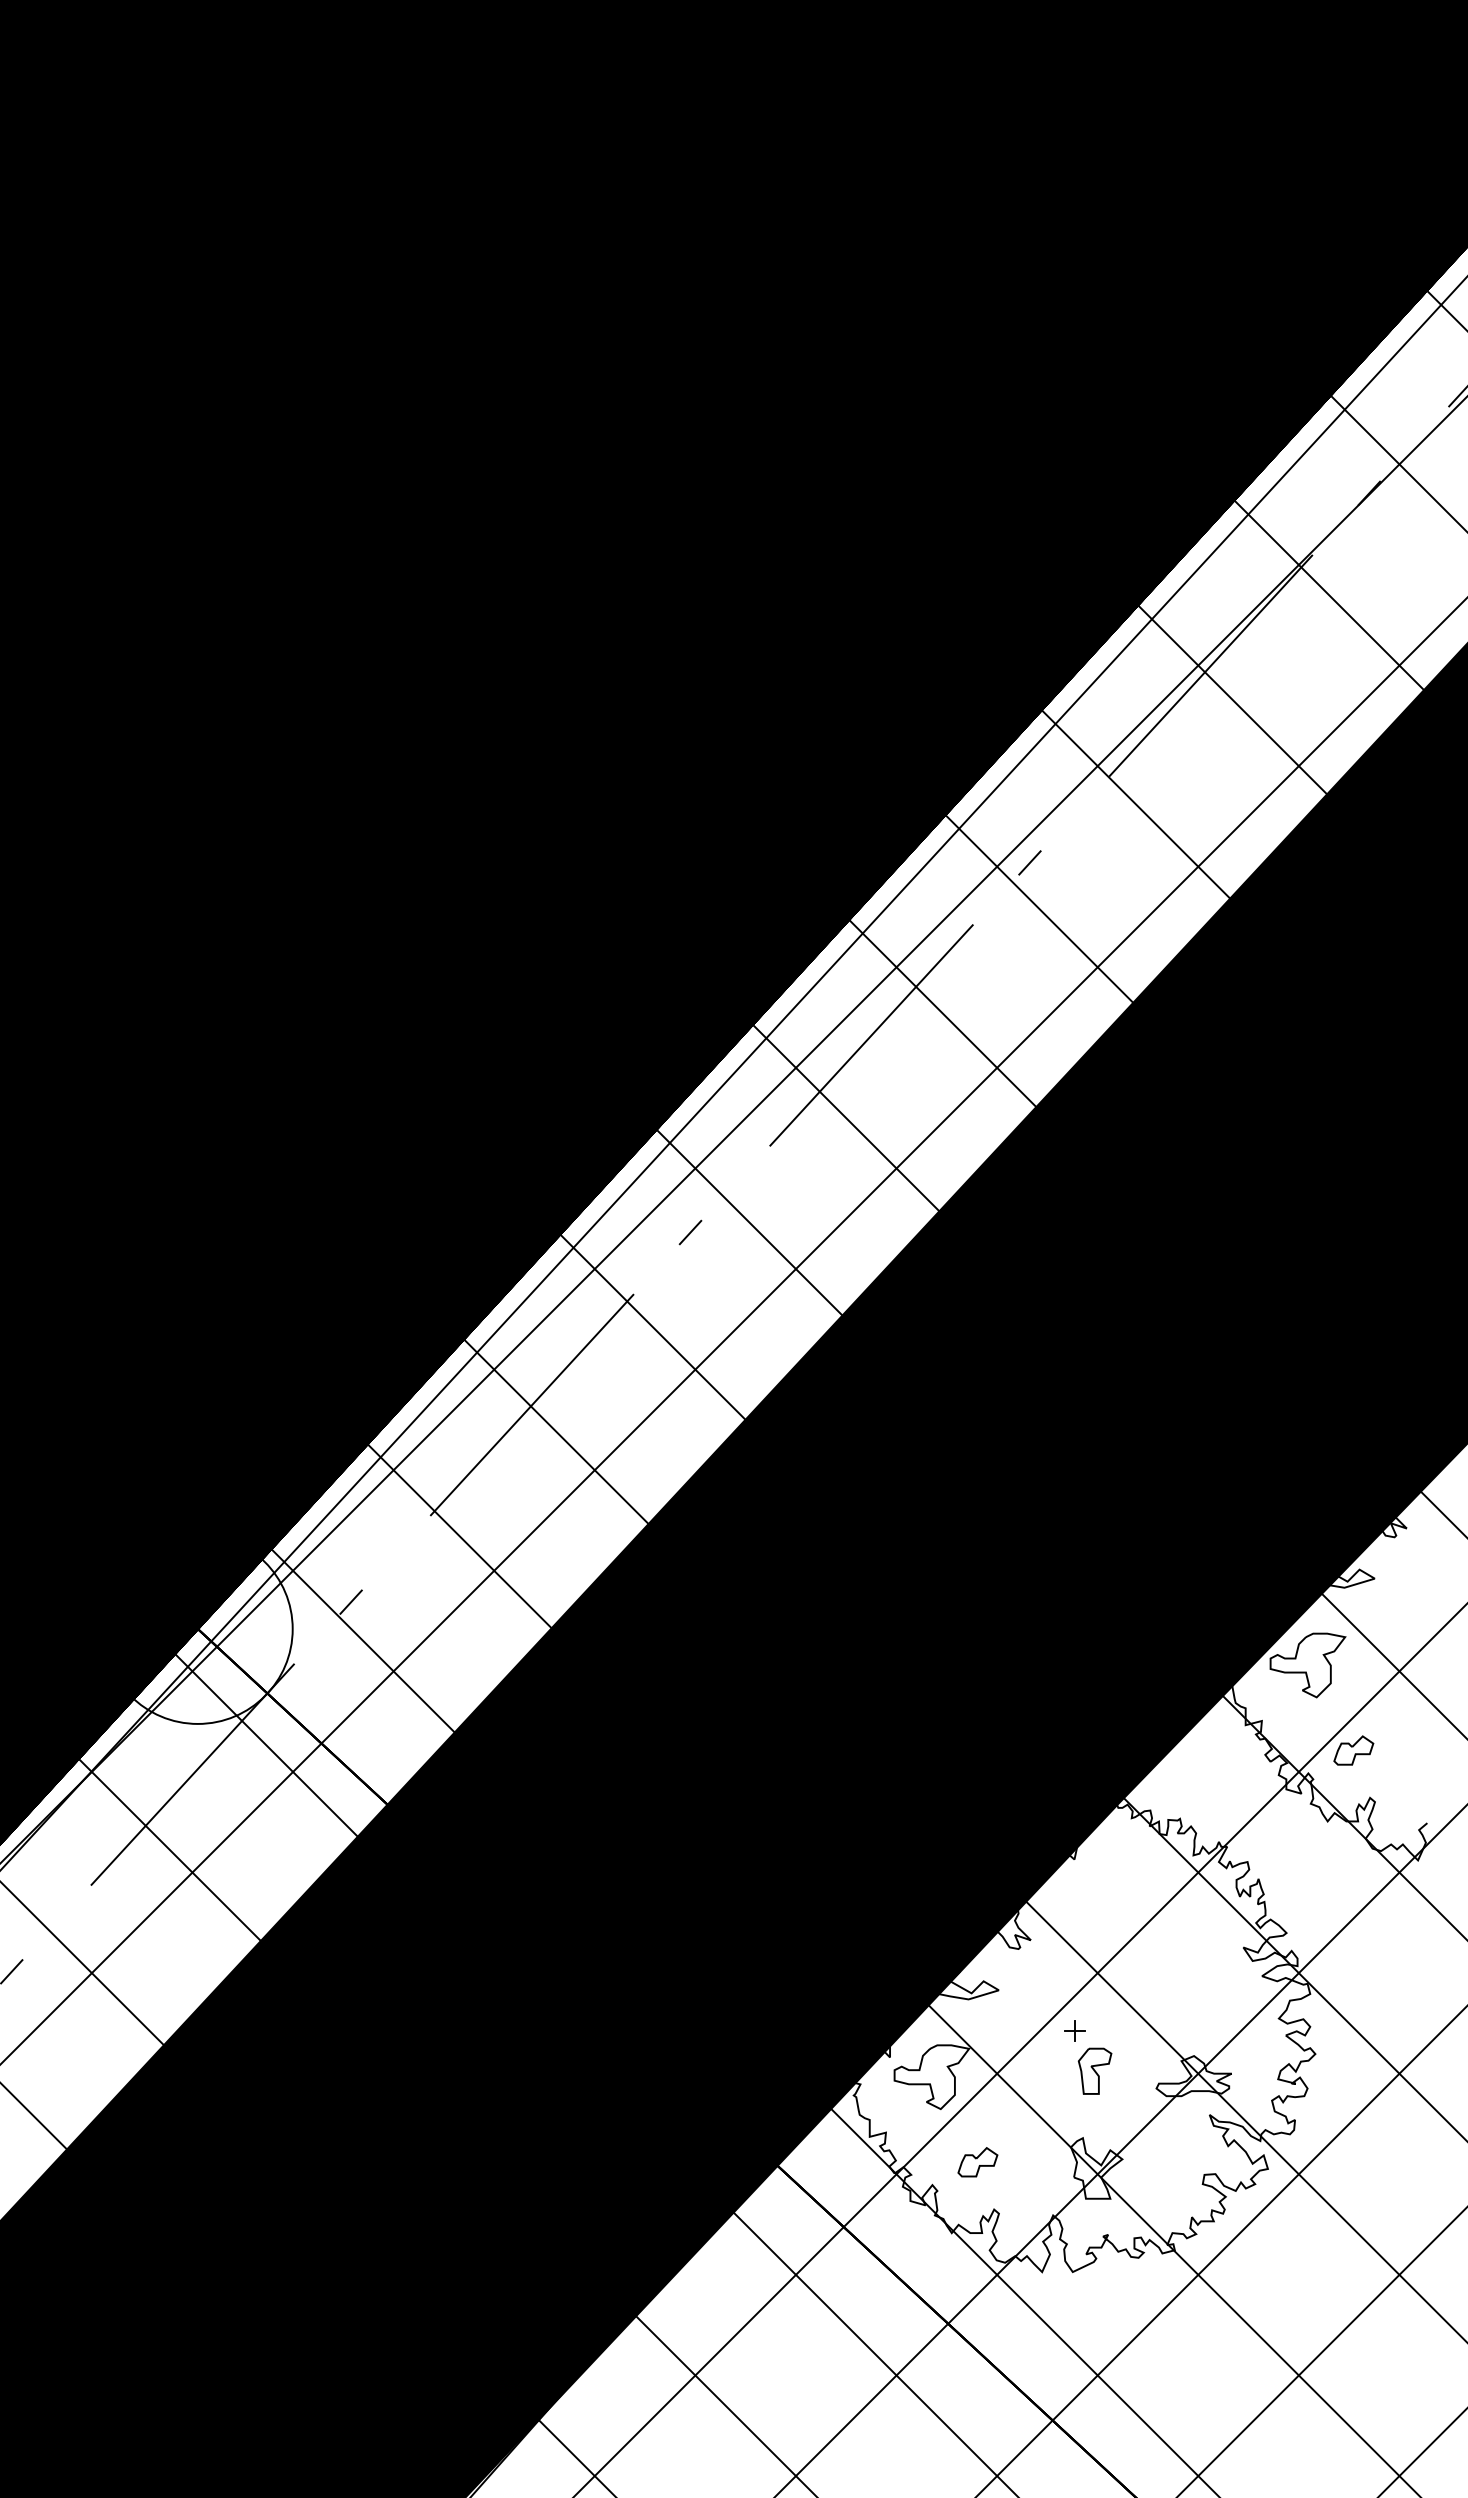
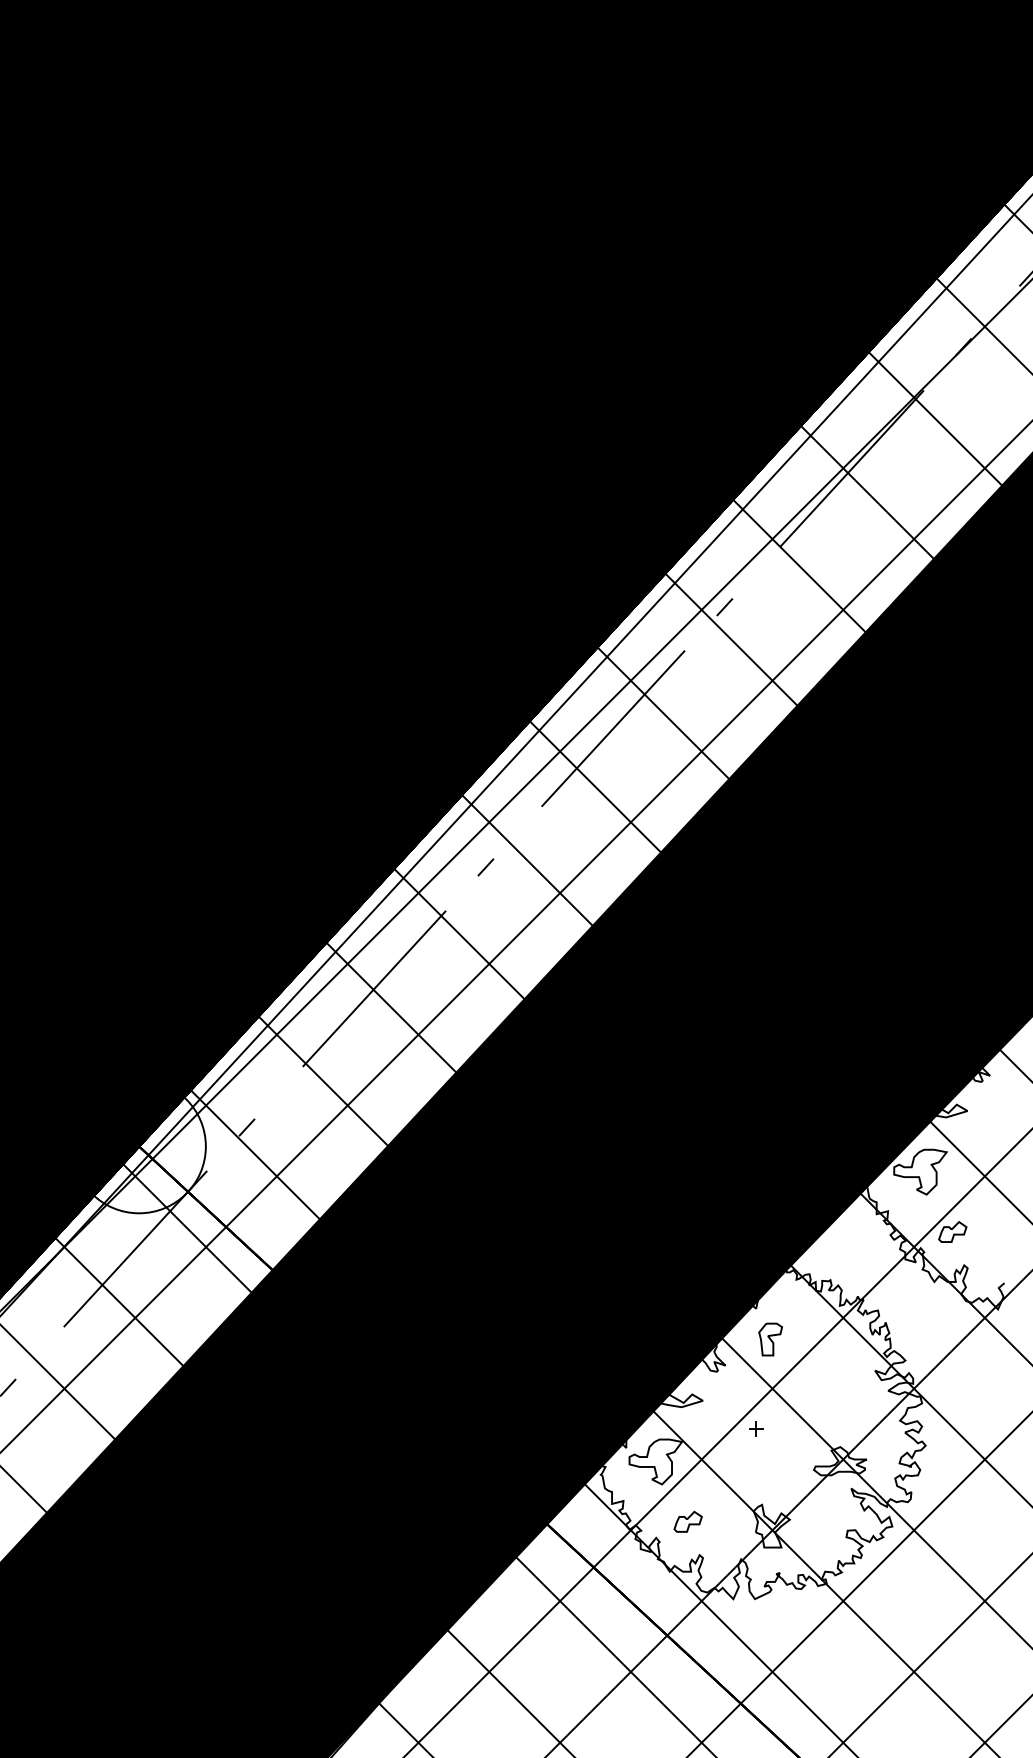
part: (1094, 2070) -> (770, 1338), moved

